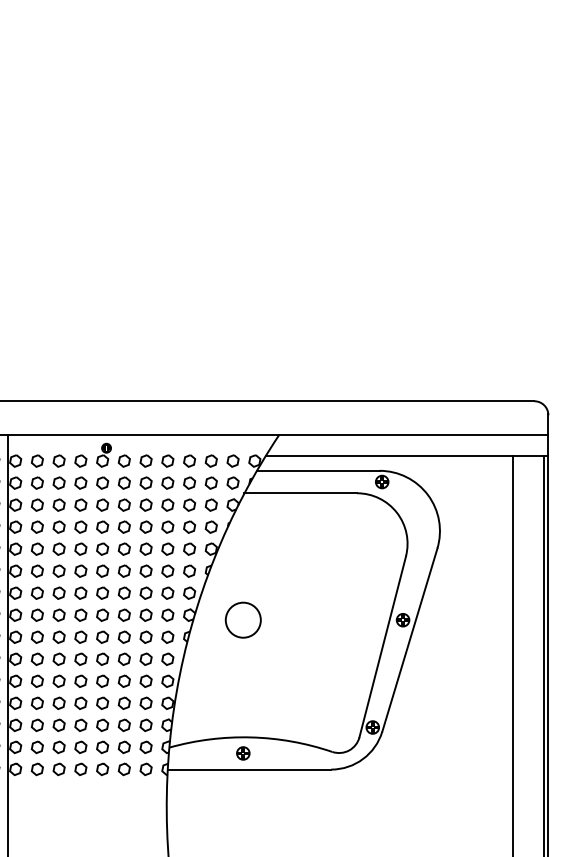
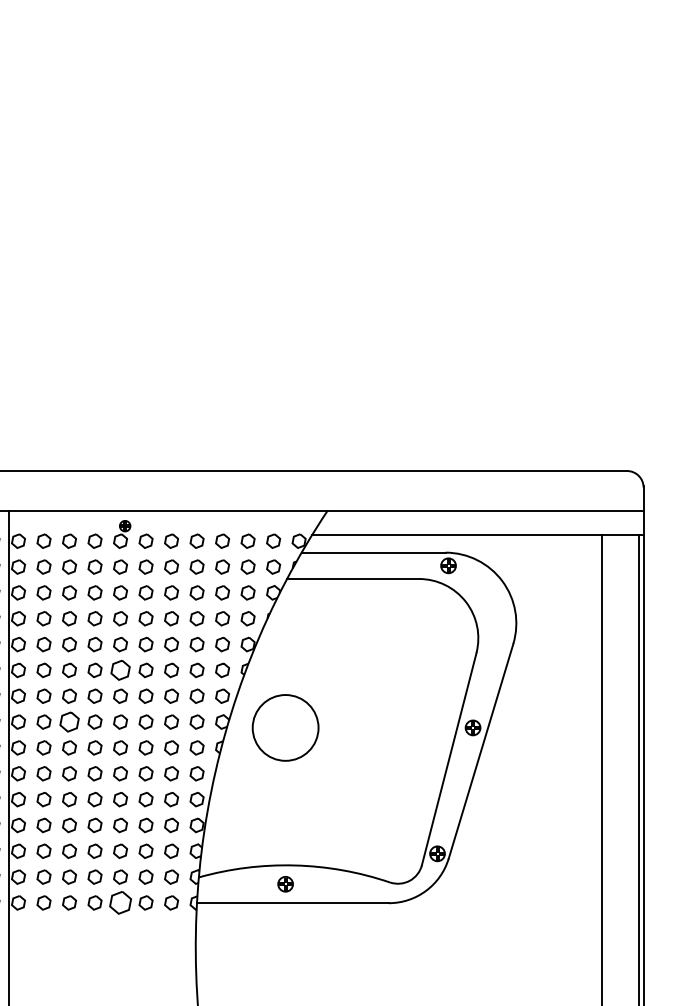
part: (102, 571) -> (120, 670), size x1.4
part: (59, 614) -> (69, 721), size x1.4
circle: (243, 619) -> (285, 727), size x1.6
part: (102, 768) -> (120, 902), size x1.6

